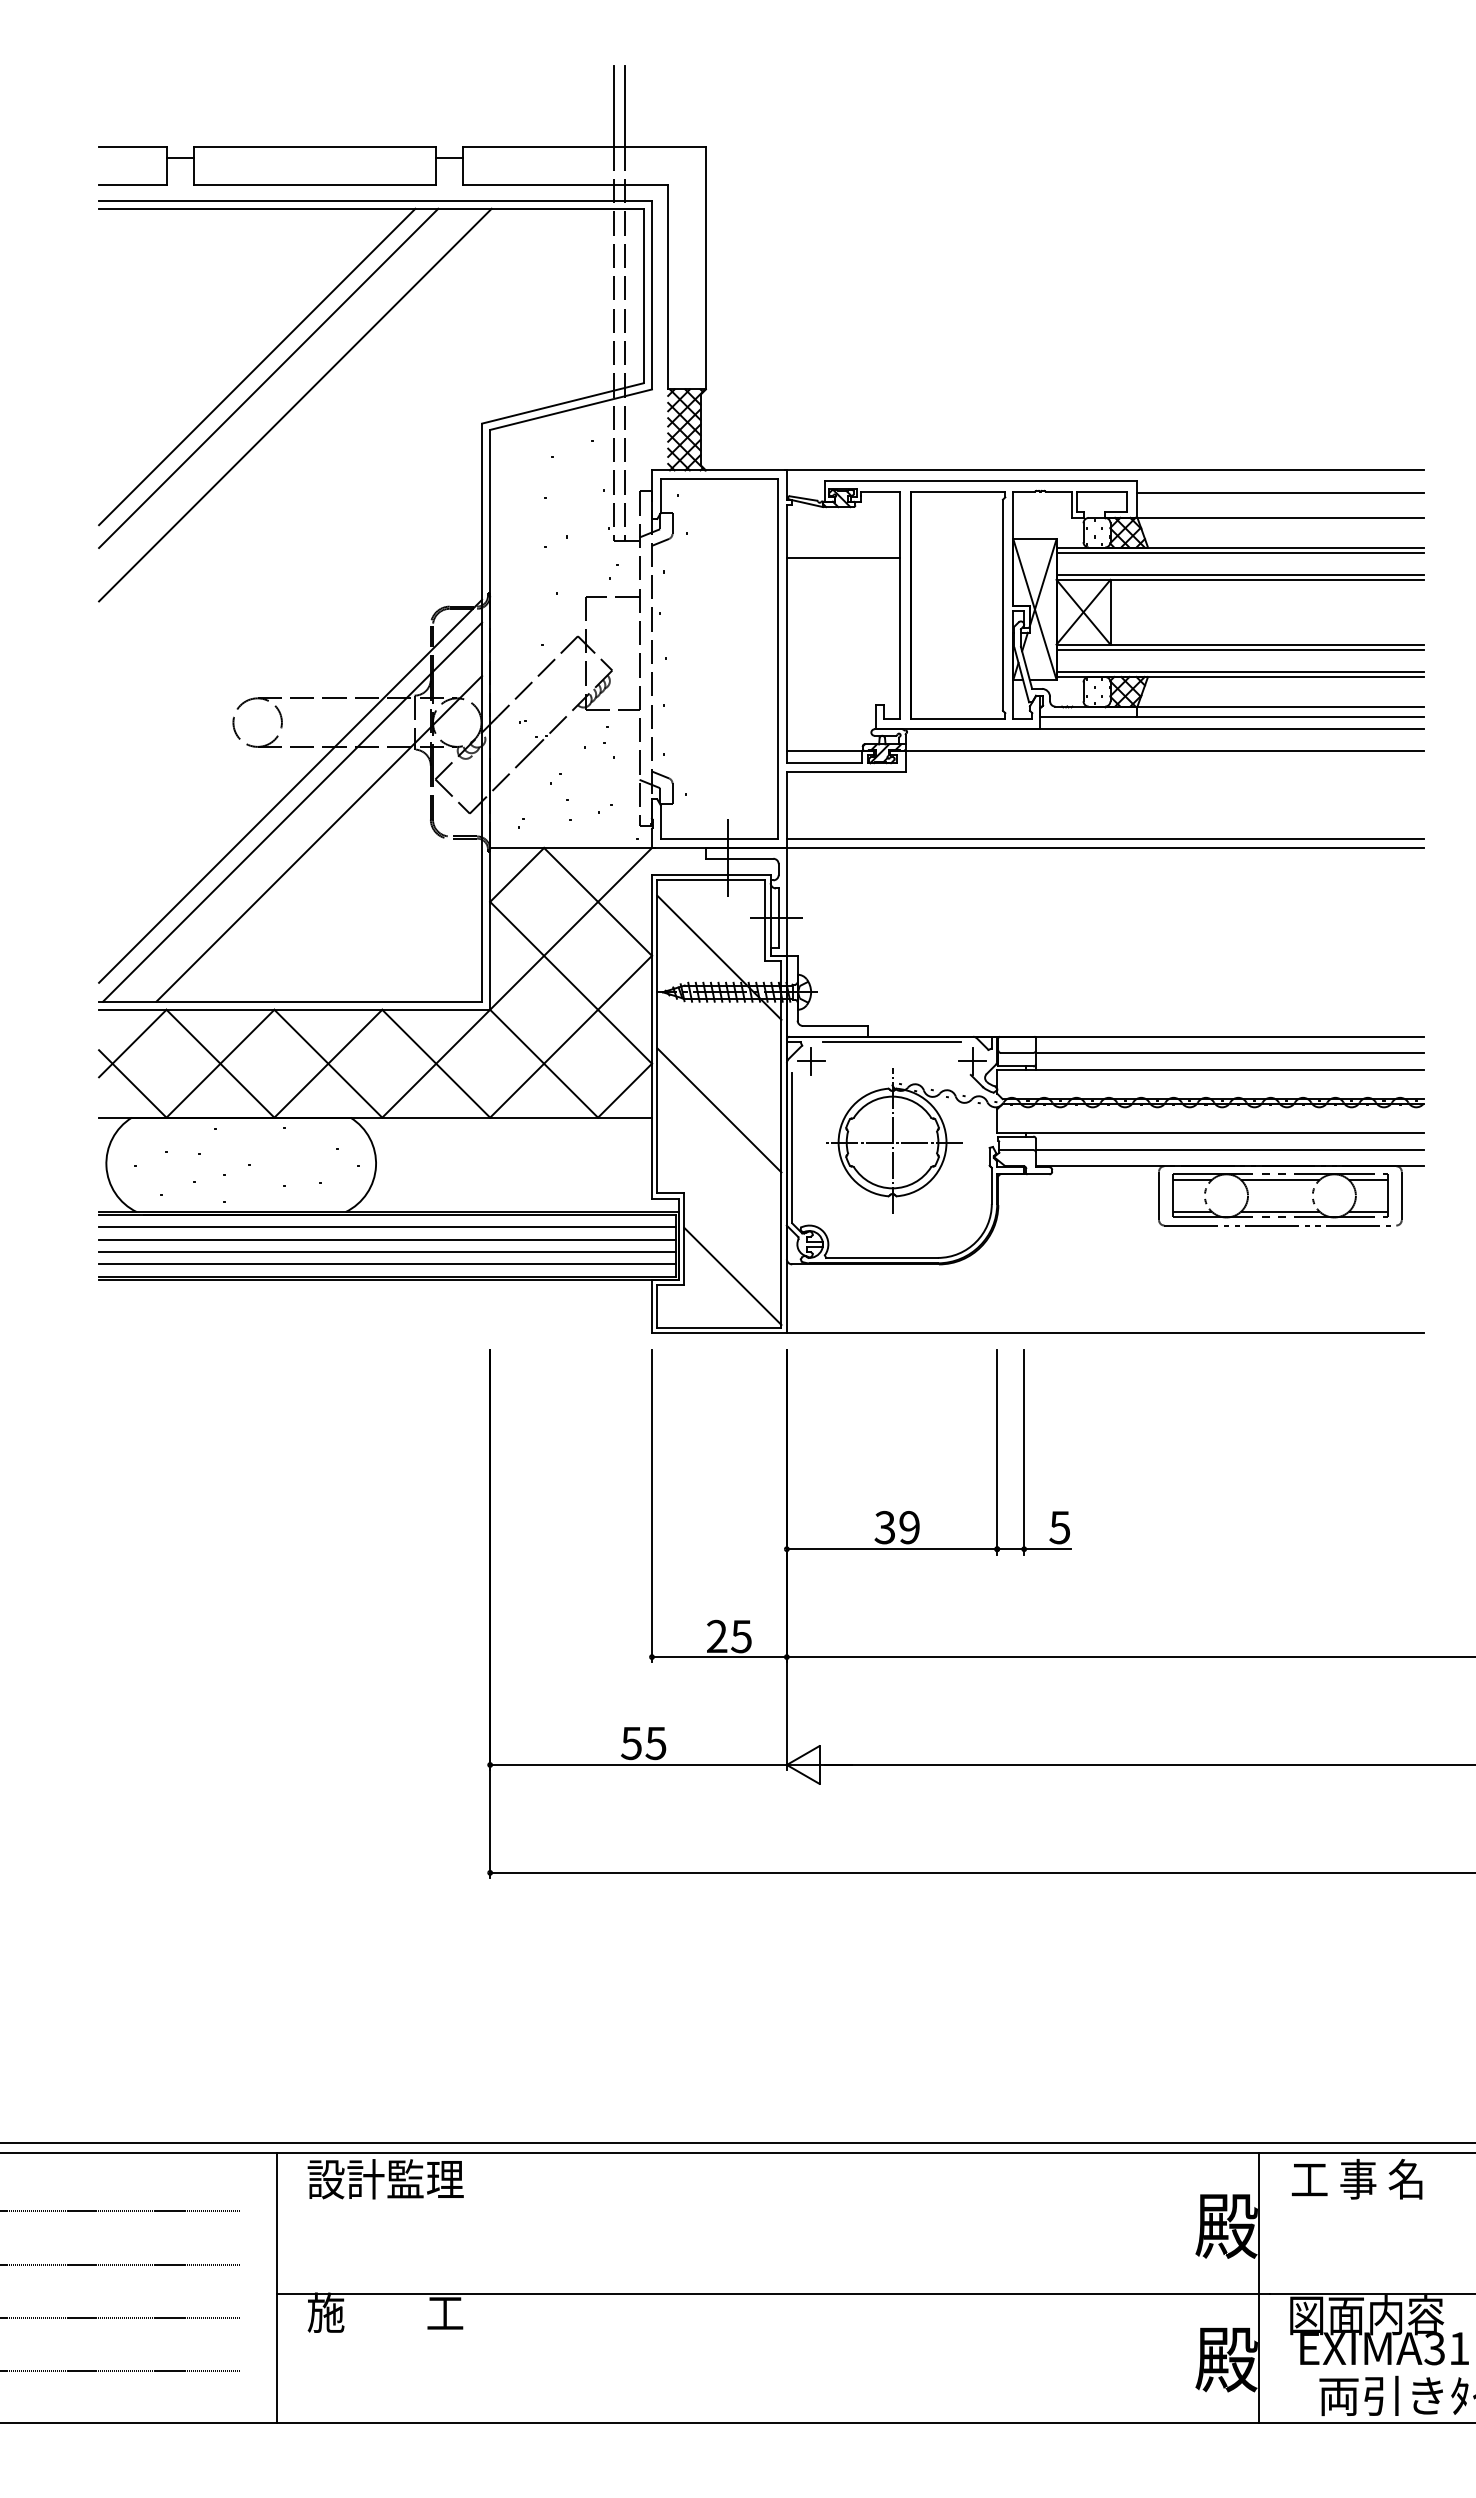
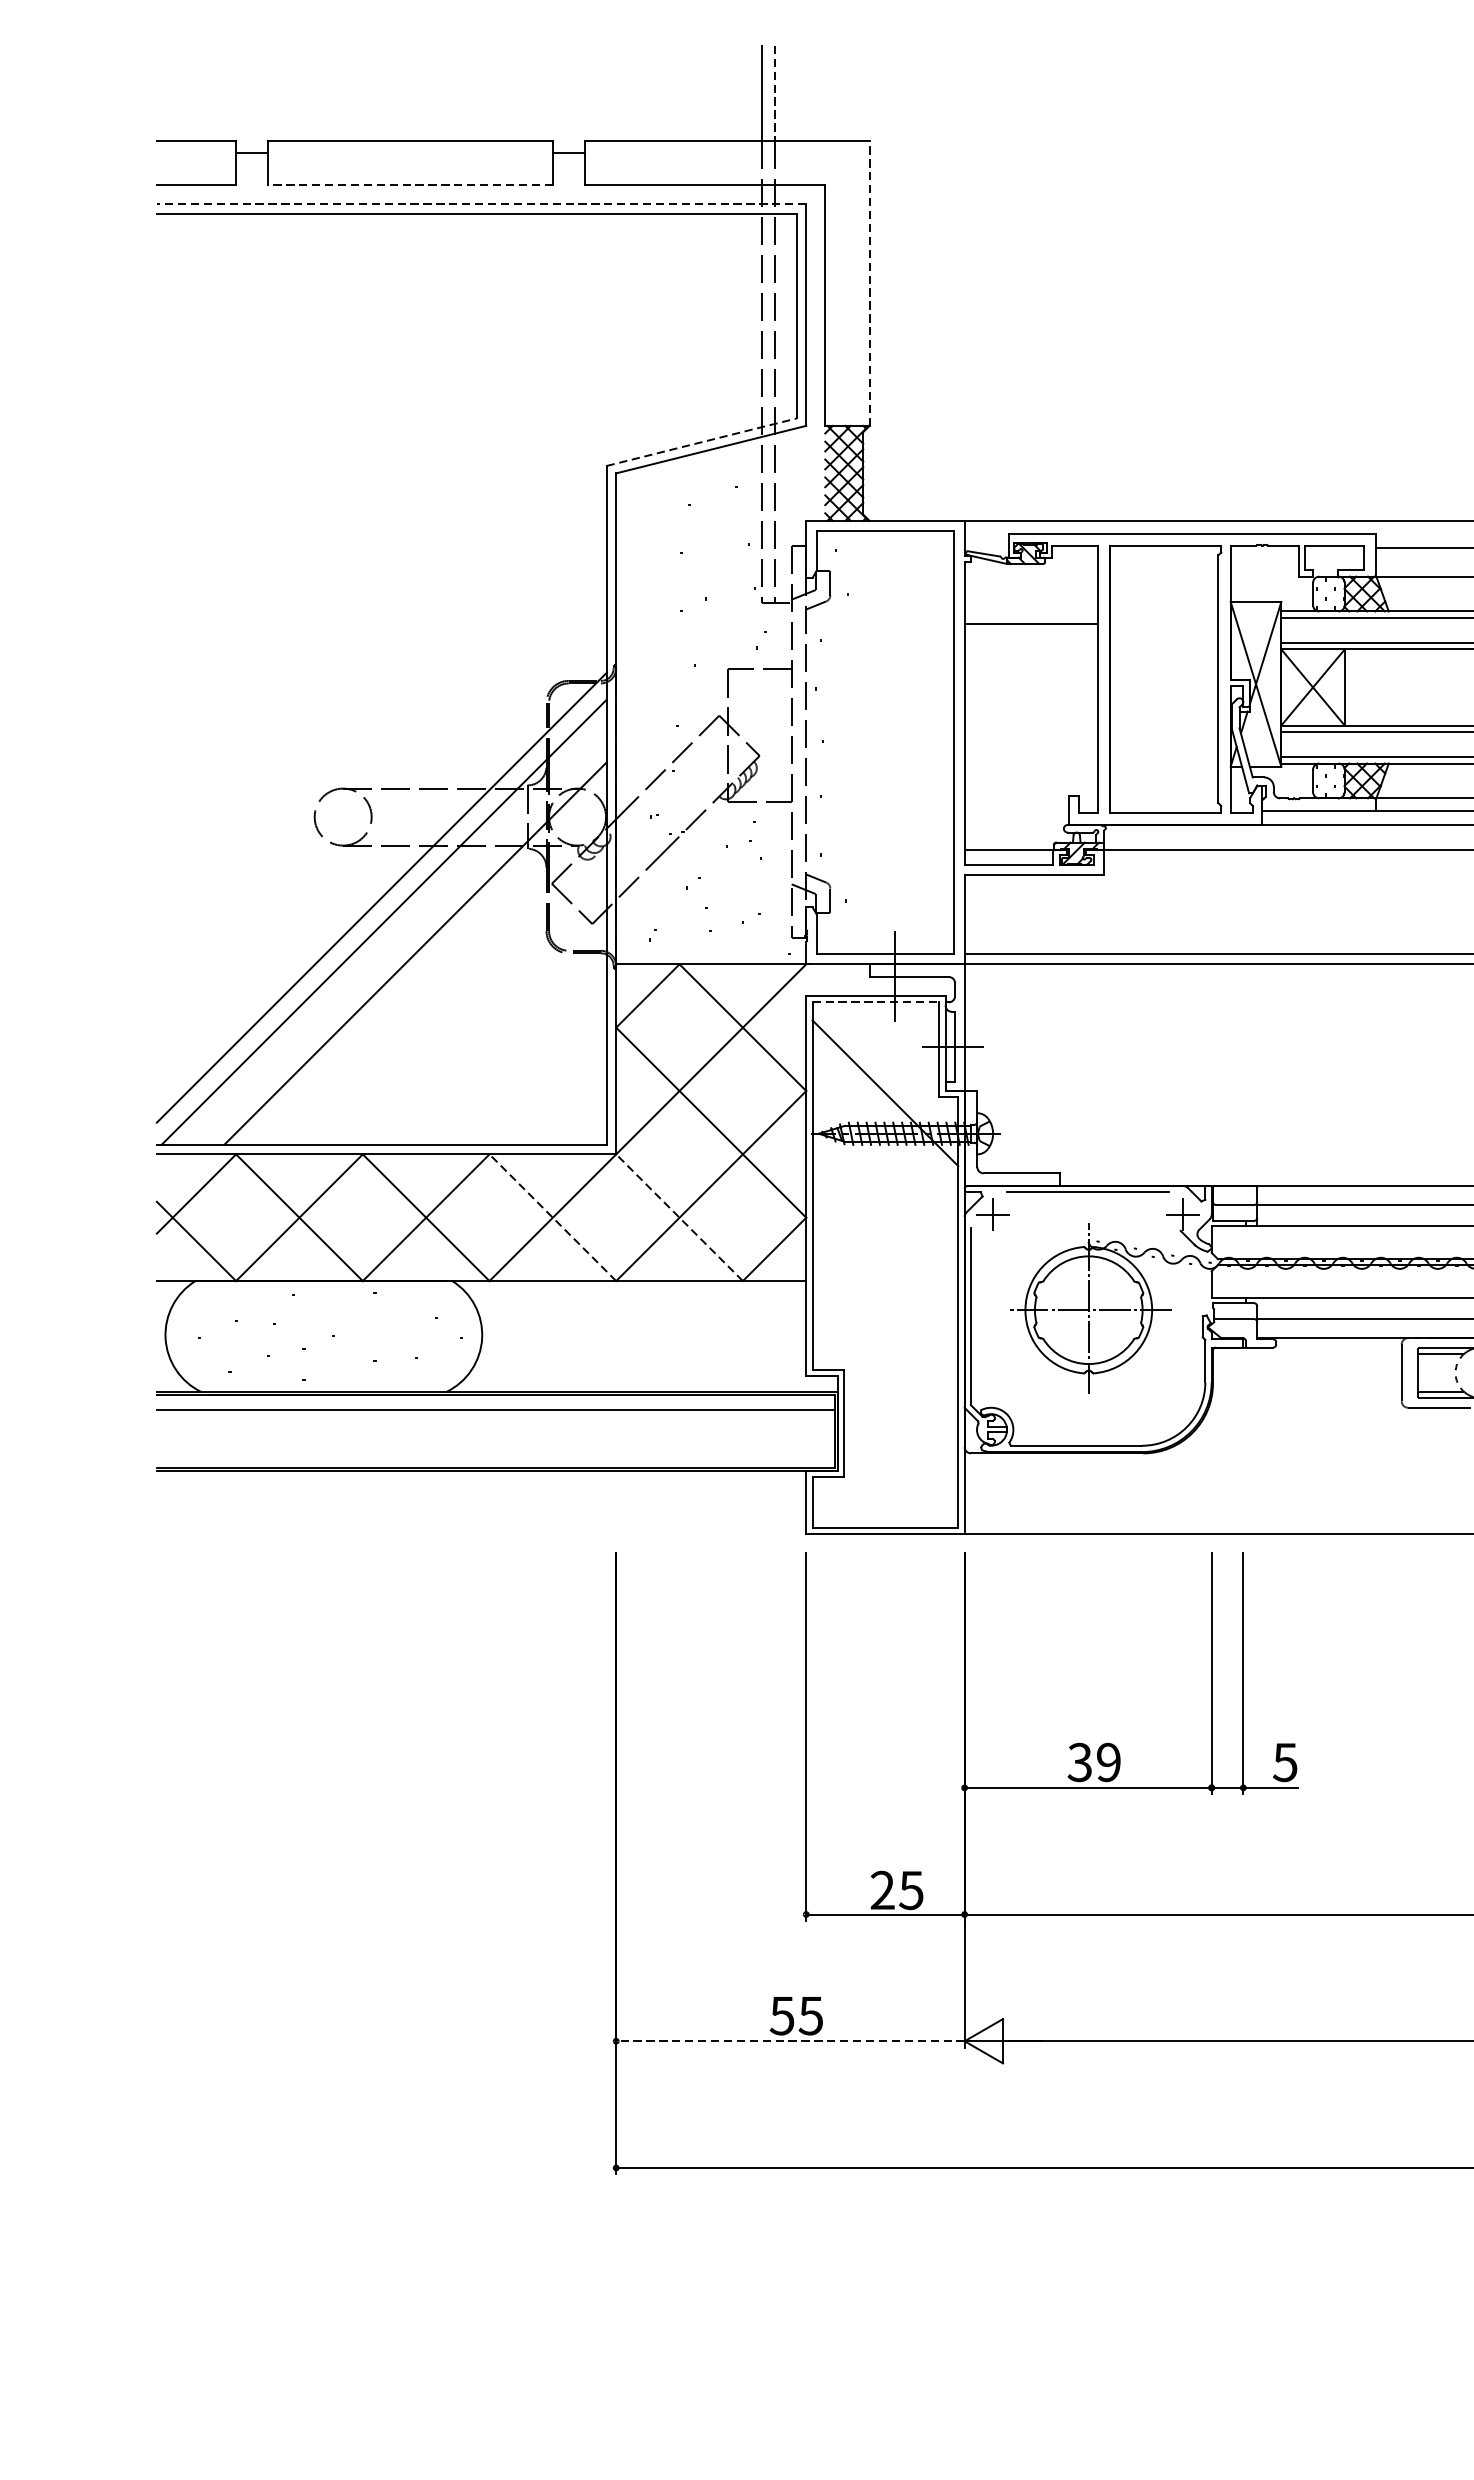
line: (625, 106) -> (775, 93), solid -> dashed
line: (314, 184) -> (409, 185), solid -> dashed
line: (375, 200) -> (481, 203), solid -> dashed
line: (705, 267) -> (869, 282), solid -> dashed
line: (257, 366) -> (342, 398), removed
line: (268, 378) -> (355, 412), removed
line: (563, 403) -> (702, 442), solid -> dashed
line: (295, 404) -> (387, 443), removed
line: (711, 880) -> (876, 1002), solid -> dashed
line: (435, 1063) -> (552, 1217), solid -> dashed
line: (543, 1063) -> (678, 1217), solid -> dashed
line: (719, 1110) -> (885, 1272), removed
line: (387, 1239) -> (495, 1424), removed
line: (387, 1252) -> (495, 1439), removed
line: (387, 1264) -> (495, 1453), removed
line: (732, 1275) -> (900, 1466), removed
line: (638, 1764) -> (790, 2040), solid -> dashed

